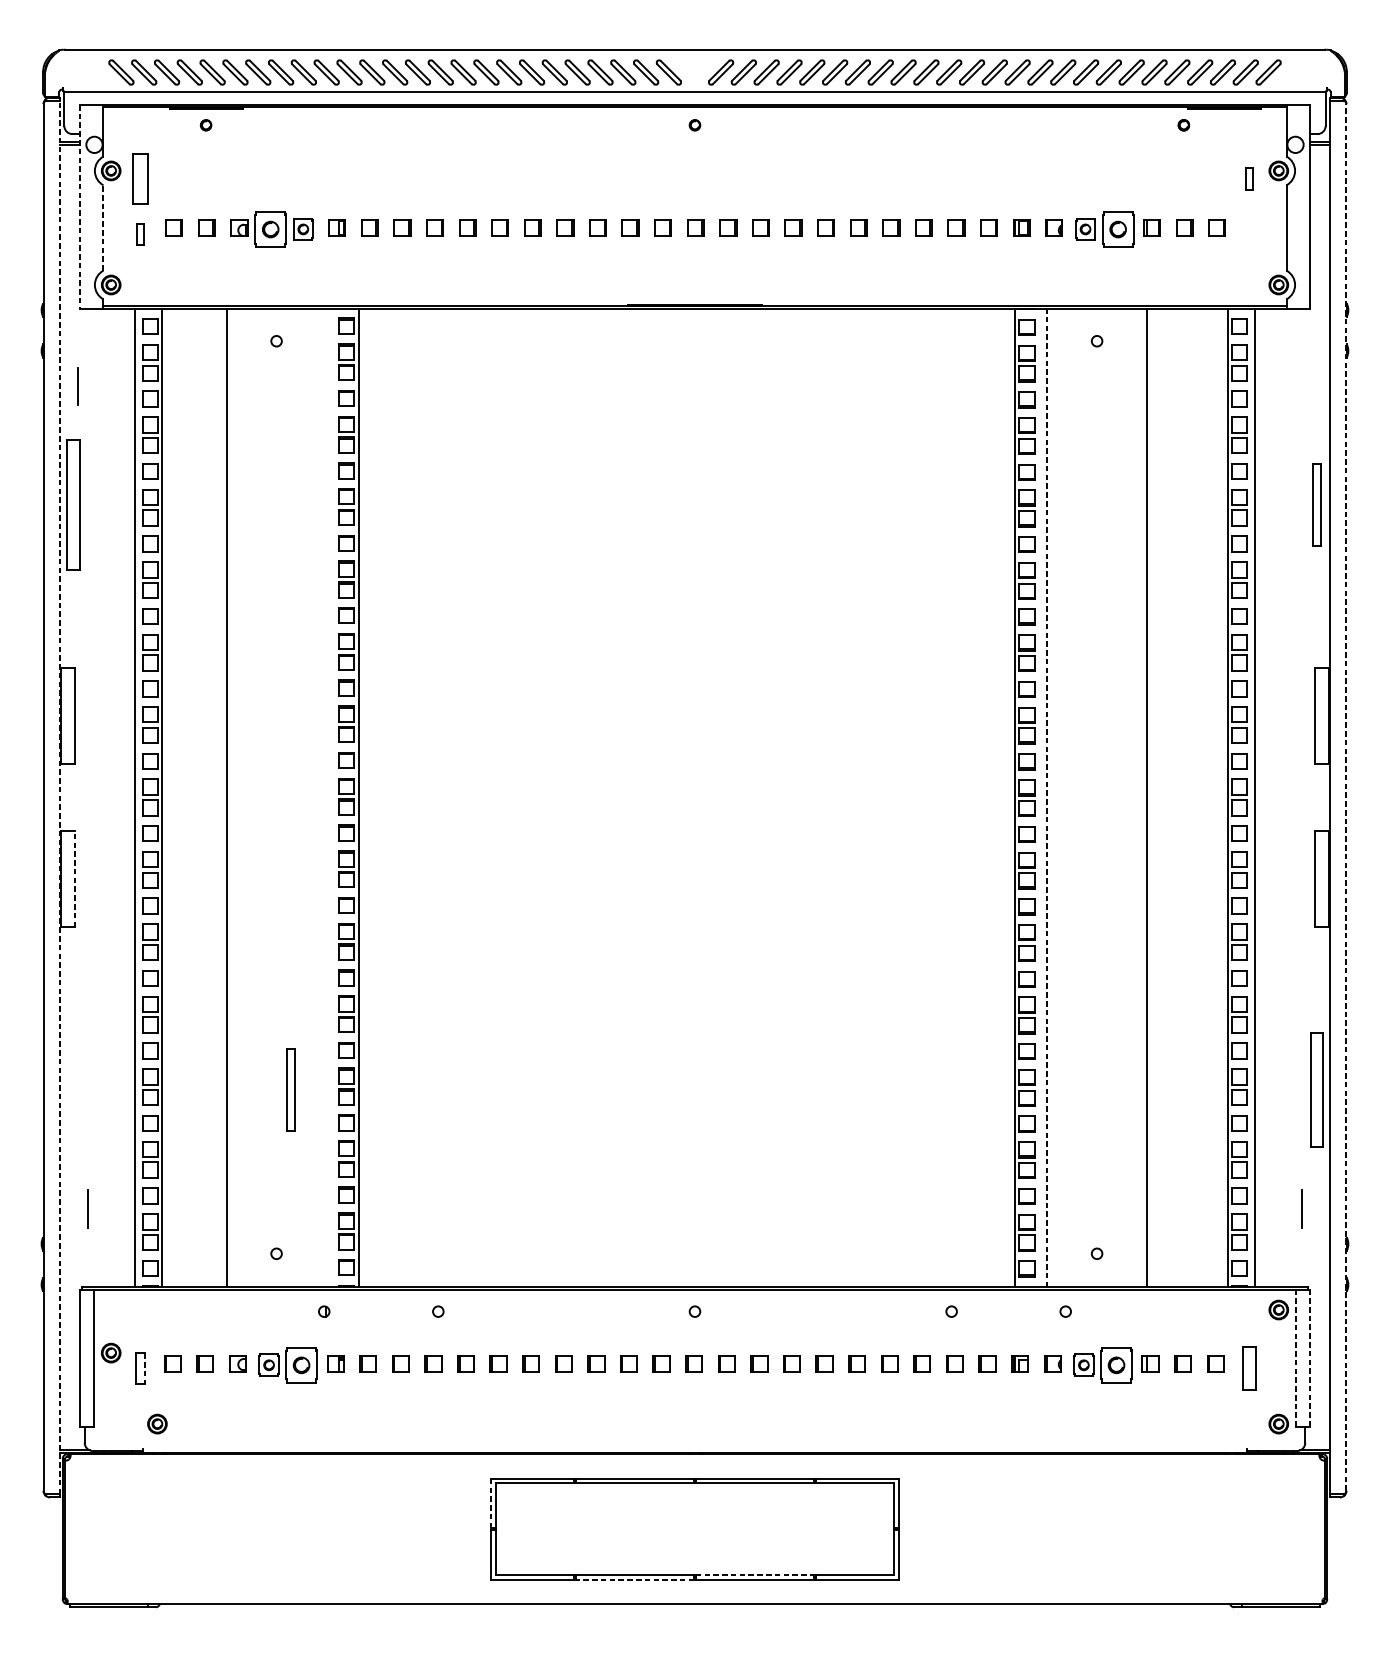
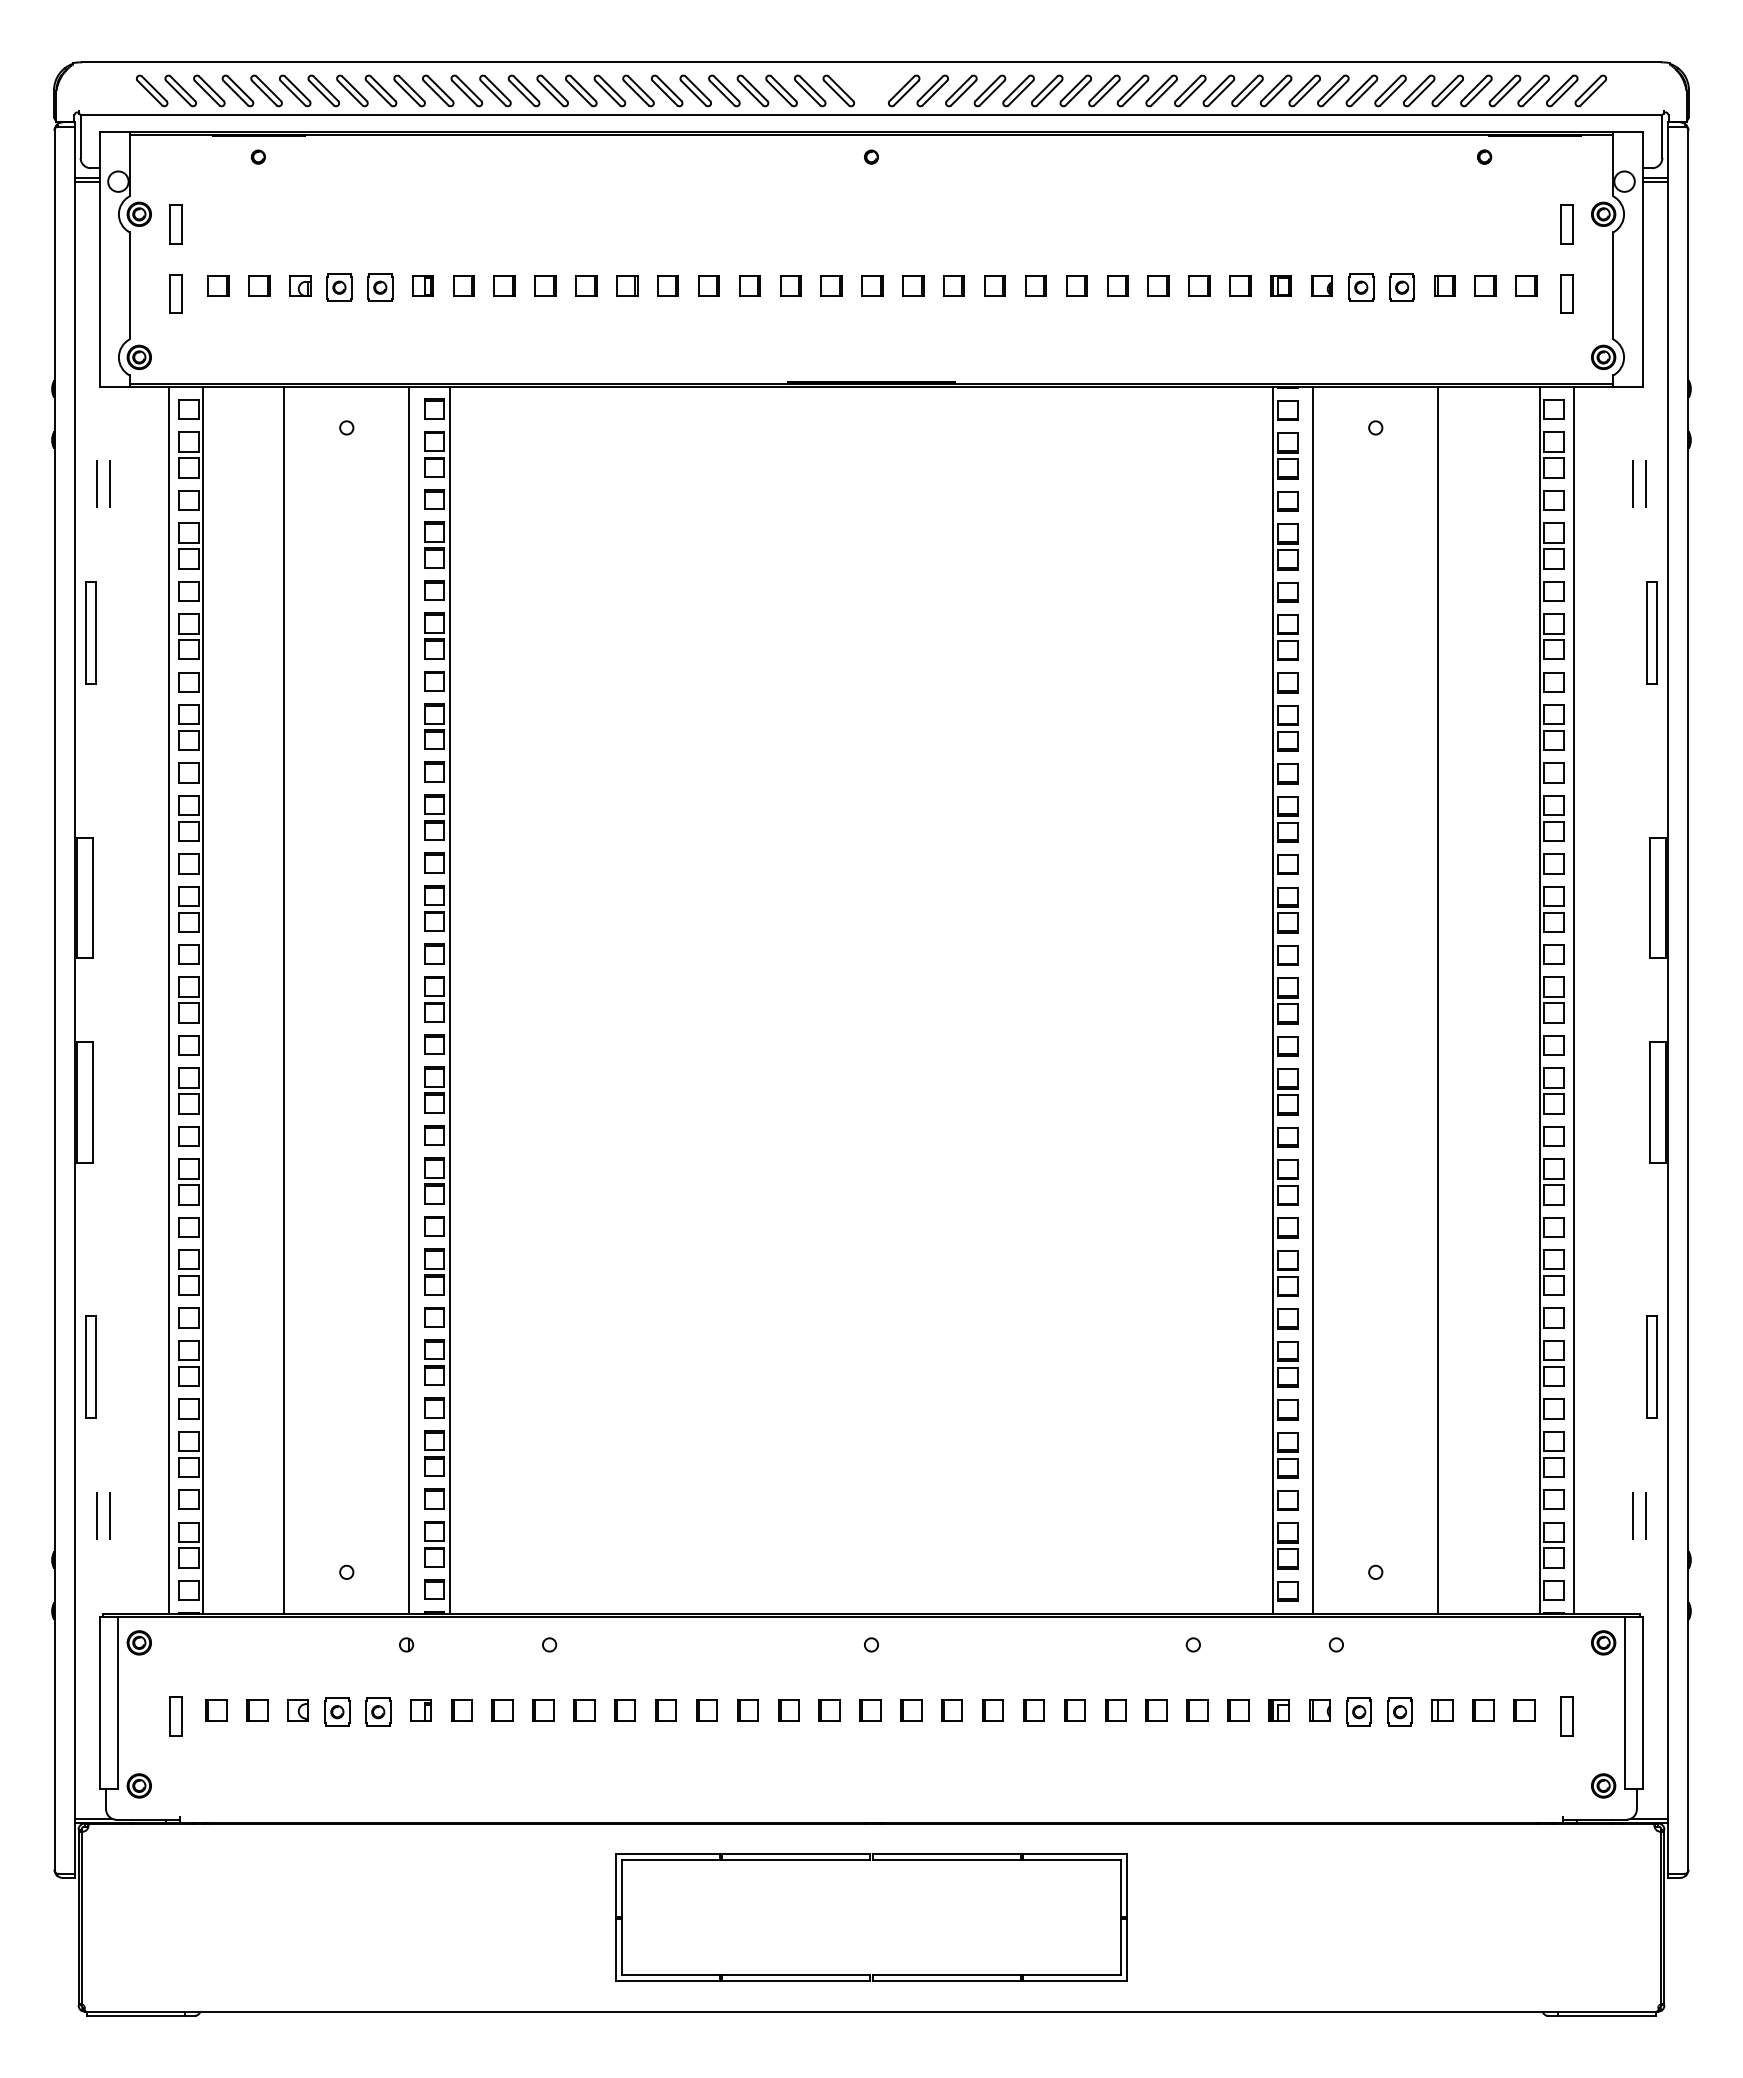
part: (140, 179) -> (175, 224), size x0.62
part: (1249, 179) -> (1566, 224), size x1.43
line: (80, 206) -> (100, 259), dashed -> solid
line: (103, 227) -> (129, 285), dashed -> solid
part: (270, 229) -> (339, 287), size x0.62
part: (1117, 229) -> (1401, 287), size x0.62
part: (140, 234) -> (175, 293), size x1.43
part: (1249, 234) -> (1566, 293), added
line: (87, 385) -> (109, 483), added
line: (1301, 385) -> (1632, 483), added
line: (1312, 385) -> (1645, 483), added
part: (72, 504) -> (90, 632), size x0.62
line: (59, 797) -> (74, 1000), dashed -> solid
line: (326, 797) -> (409, 1000), added
line: (1047, 797) -> (1313, 1000), dashed -> solid
line: (1346, 797) -> (1688, 1000), dashed -> solid
line: (74, 878) -> (93, 1101), dashed -> solid
part: (290, 1089) -> (90, 1366), moved
part: (1316, 1089) -> (1651, 1366), size x0.71
line: (77, 1208) -> (96, 1515), added
line: (1312, 1208) -> (1645, 1515), added
part: (110, 1352) -> (138, 1642), moved
line: (1295, 1358) -> (1624, 1703), dashed -> solid
line: (1309, 1358) -> (1642, 1703), dashed -> solid
part: (301, 1364) -> (378, 1711), size x0.62
part: (1116, 1364) -> (1399, 1711), size x0.62
line: (145, 1368) -> (182, 1716), dashed -> solid
part: (1249, 1368) -> (1566, 1716), size x0.71
part: (156, 1423) -> (138, 1785), moved
line: (491, 1502) -> (616, 1884), dashed -> solid
line: (755, 1574) -> (947, 1974), dashed -> solid
line: (634, 1579) -> (795, 1980), dashed -> solid

